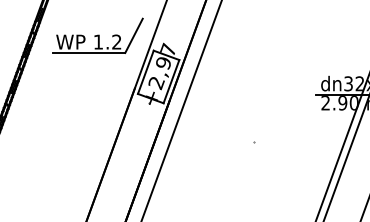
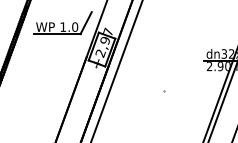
text: (117, 41) -> (75, 26), 1.2 -> 1.0

